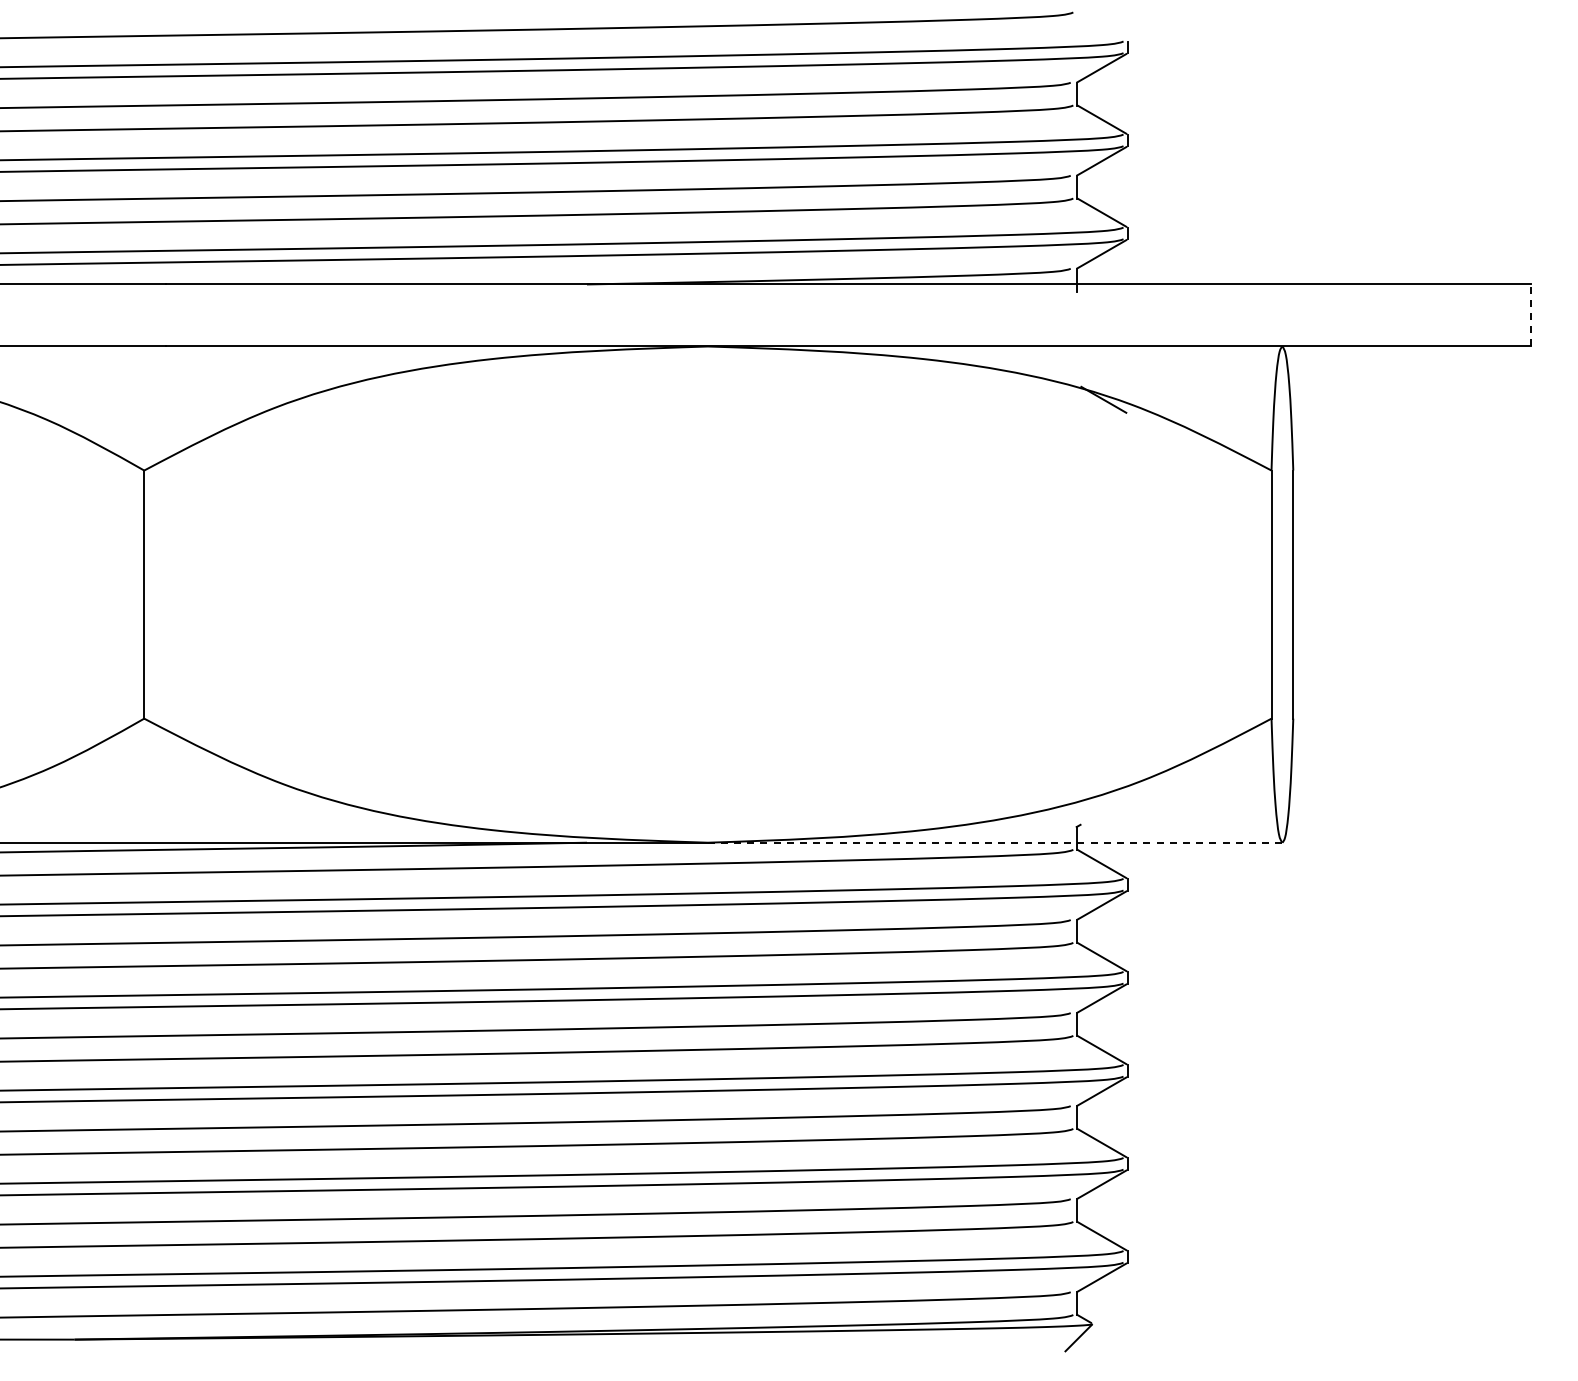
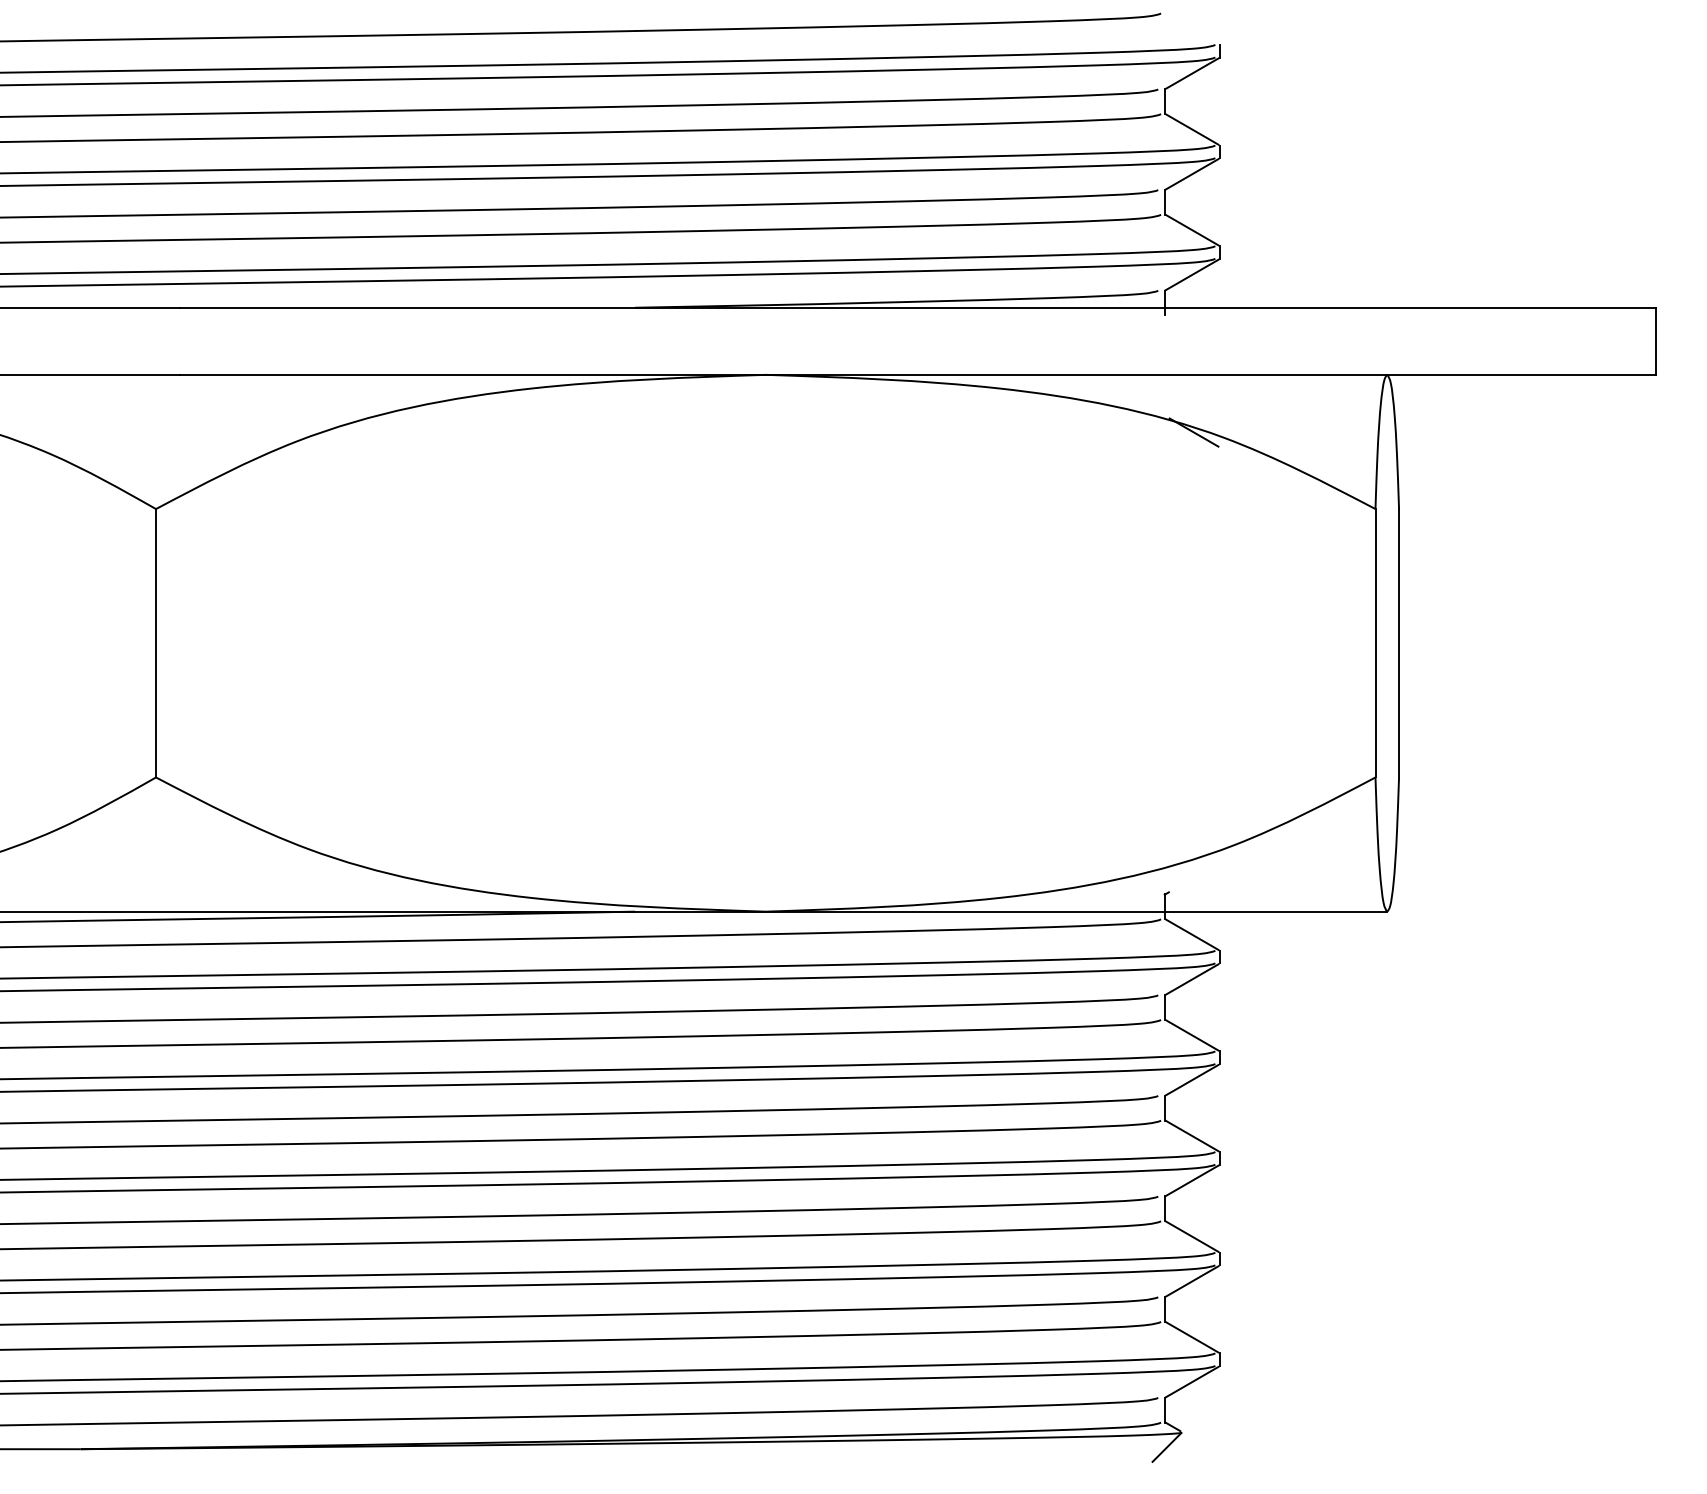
line: (1530, 315) -> (1655, 341), dashed -> solid
line: (994, 842) -> (1075, 911), dashed -> solid

